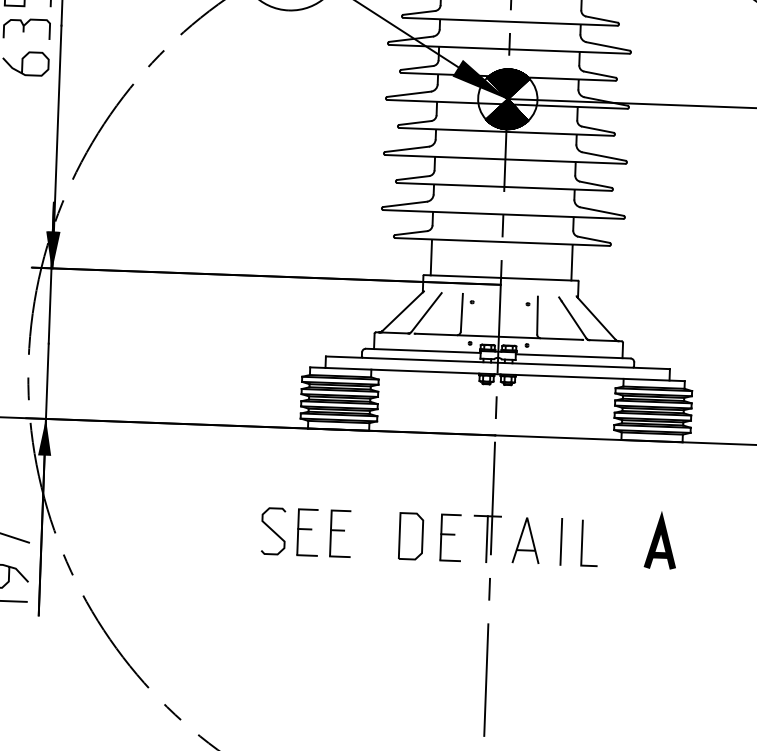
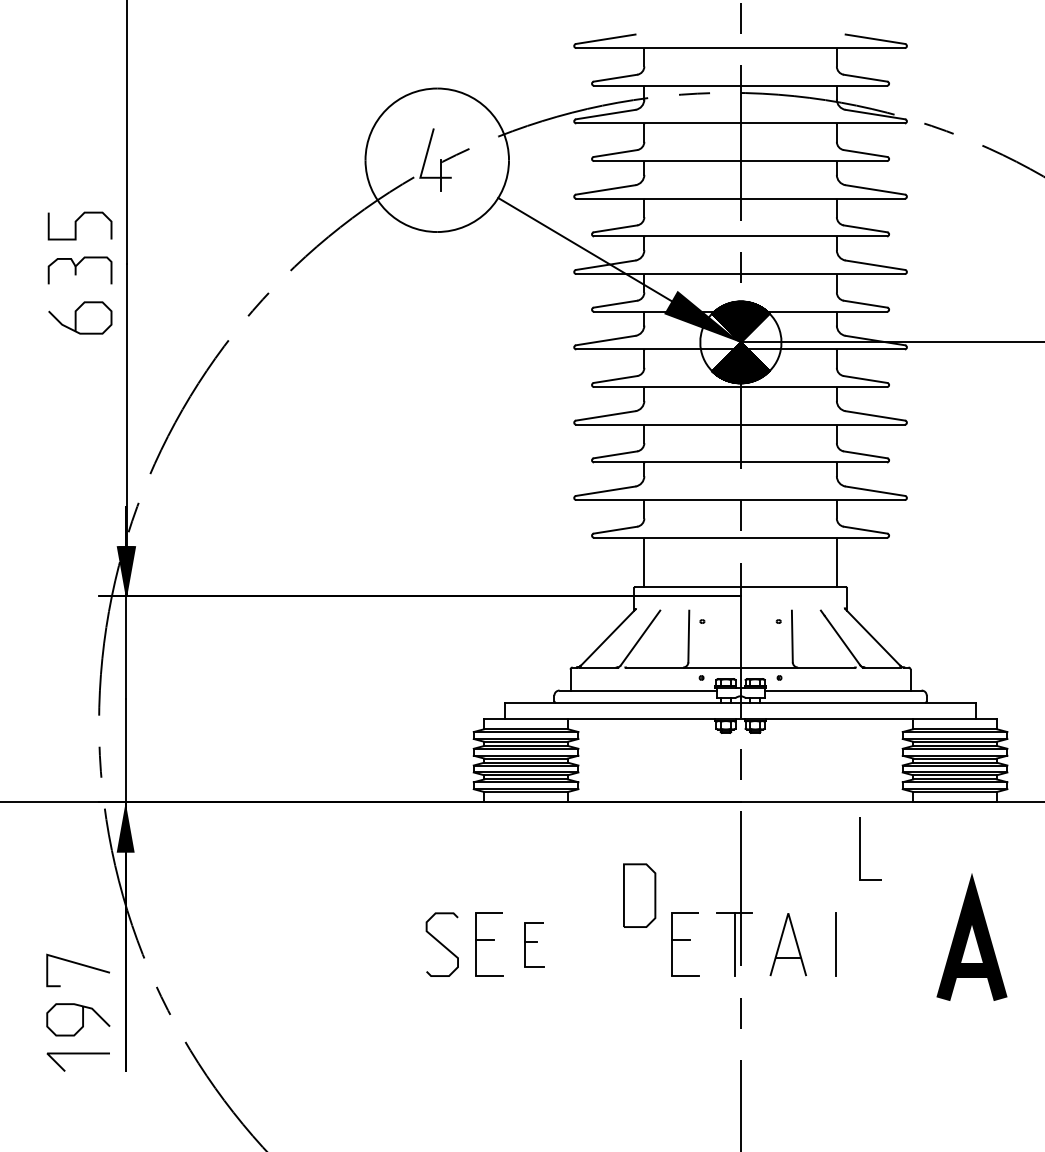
part: (340, 533) -> (534, 944), size x0.7
part: (411, 536) -> (639, 895), moved
part: (661, 540) -> (972, 937), size x1.6
line: (582, 542) -> (860, 848), moved

